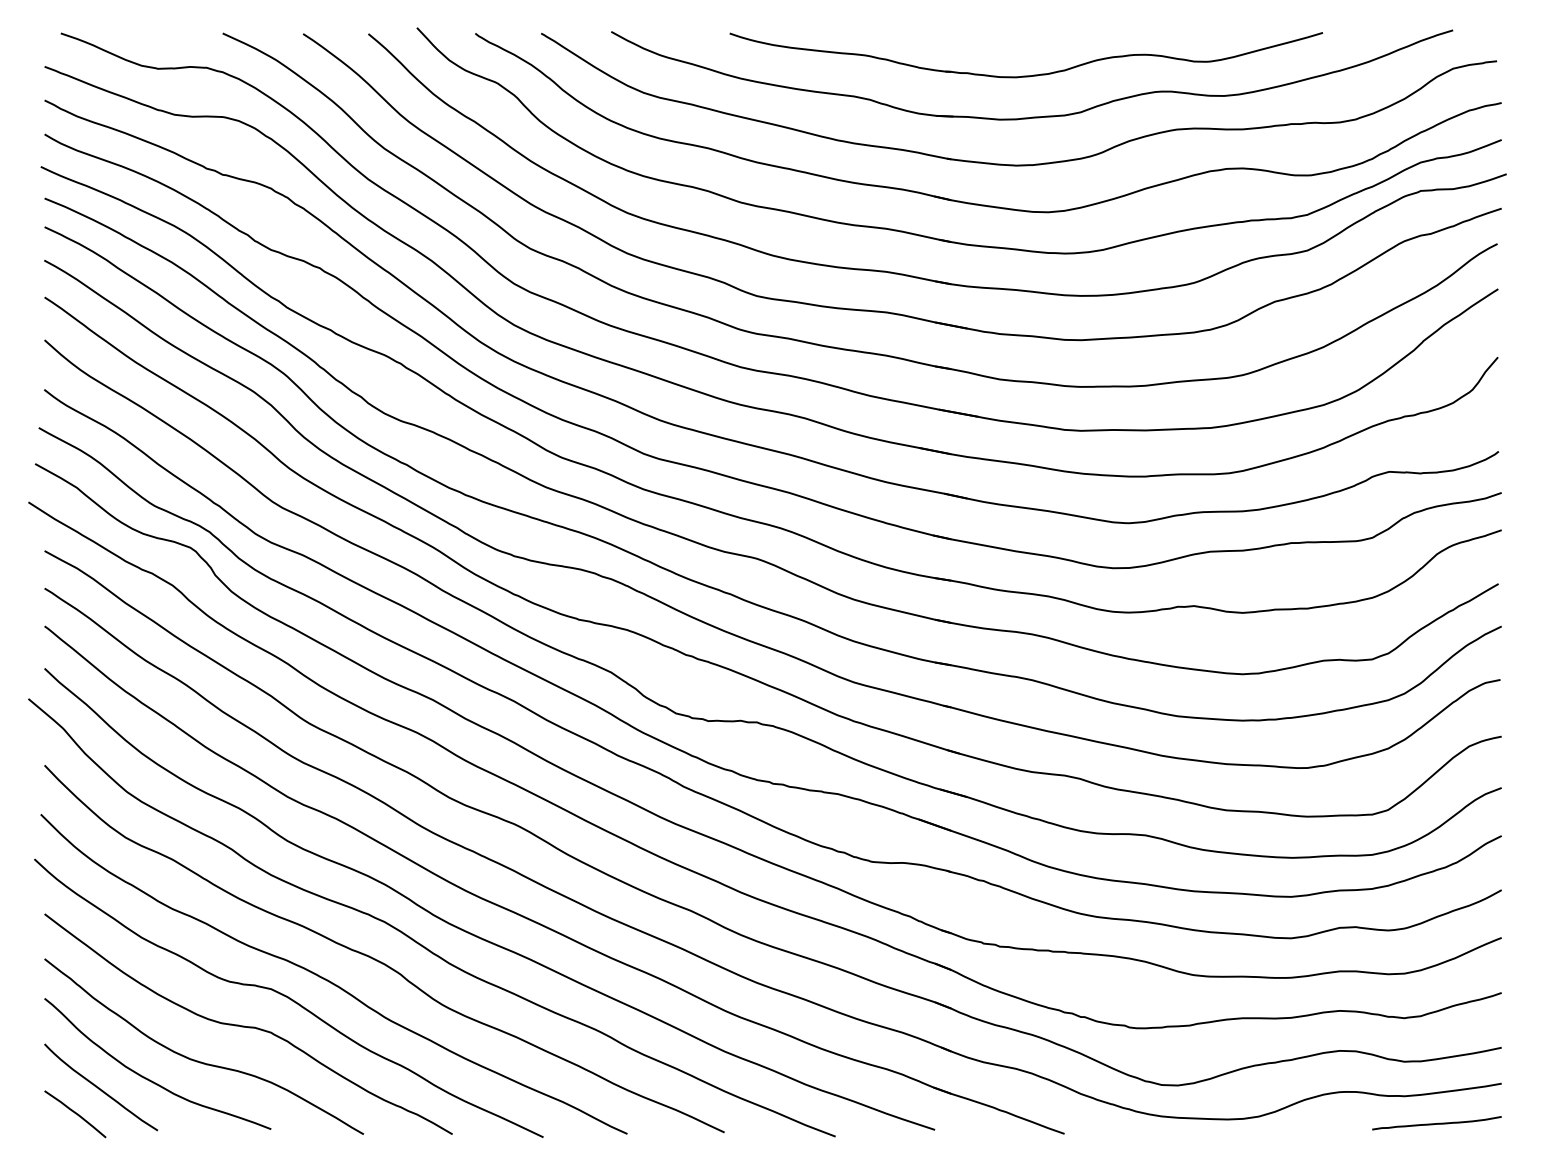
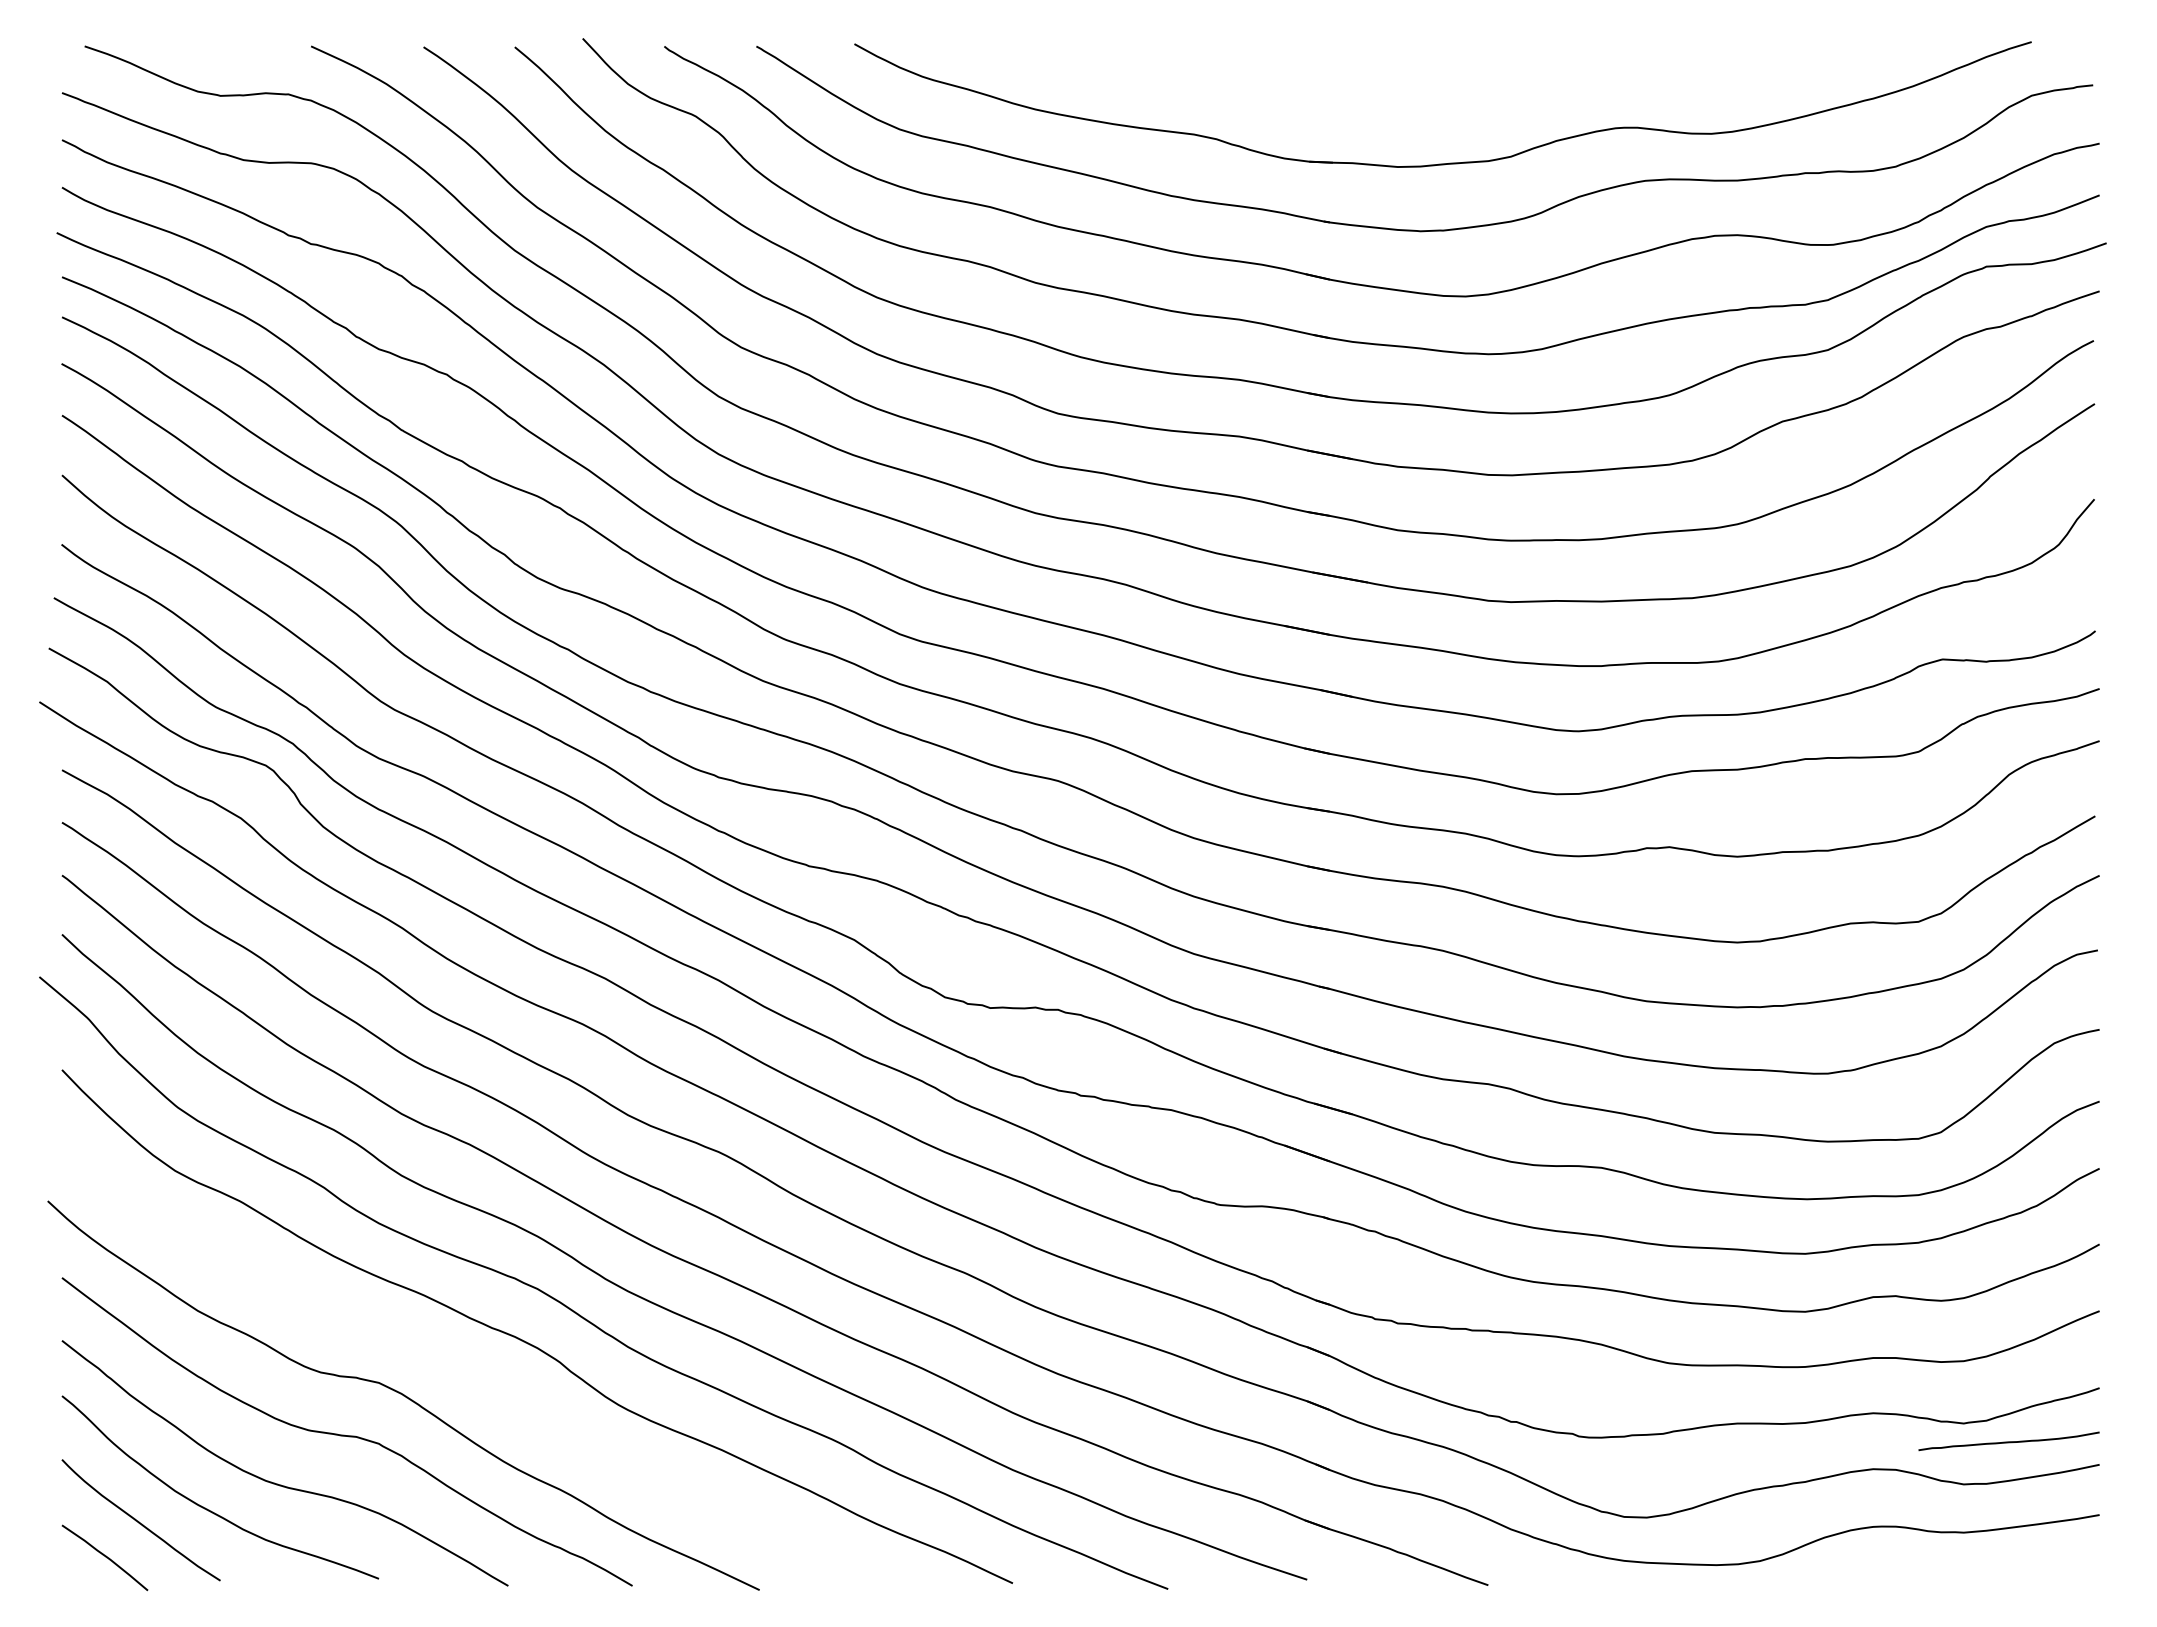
part: (1026, 75) -> (1434, 105), removed
curve: (330, 981) -> (461, 1371), removed
curve: (1436, 1123) -> (2008, 1441), moved

